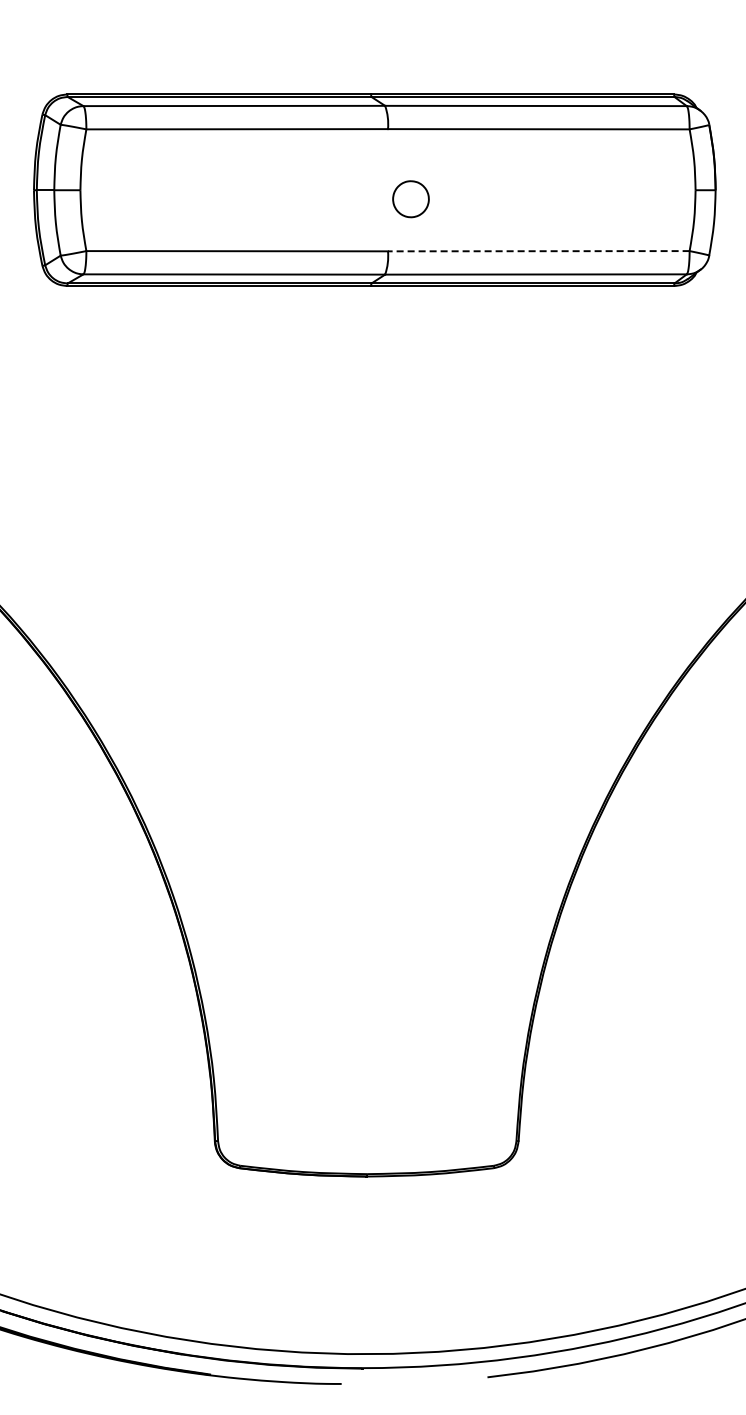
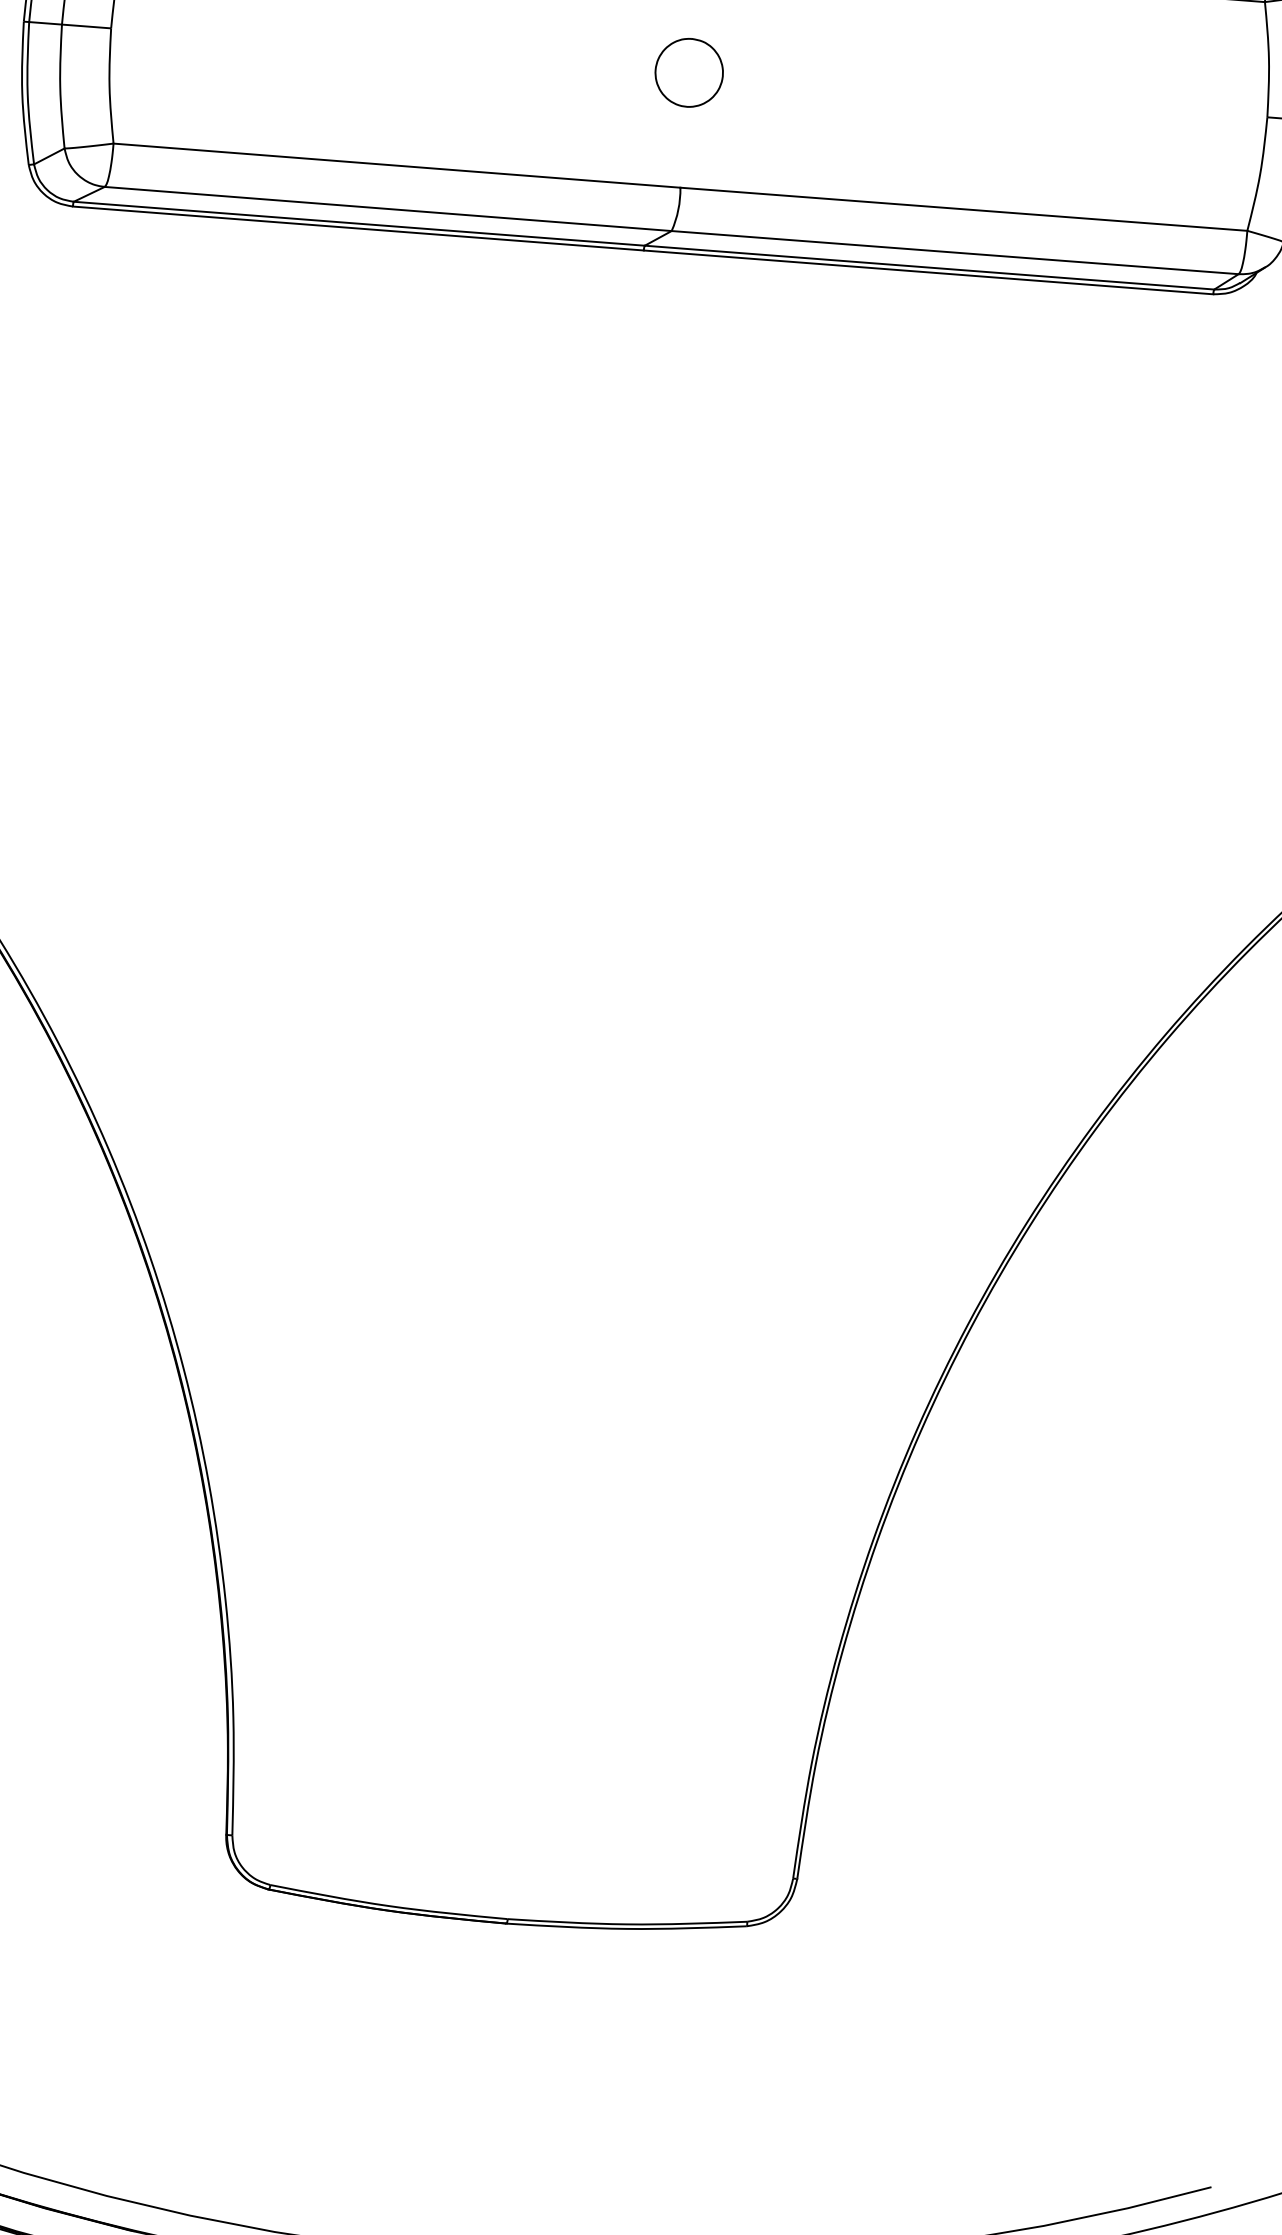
part: (410, 199) -> (688, 73), moved
line: (538, 251) -> (963, 209), dashed -> solid

